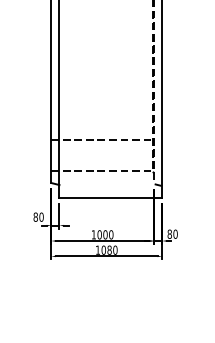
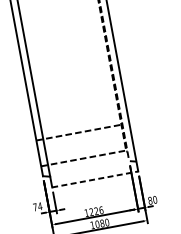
line: (111, 197) -> (95, 179), solid -> dashed
text: (38, 216) -> (37, 206), 80 -> 74
text: (105, 234) -> (96, 210), 1000 -> 1226

